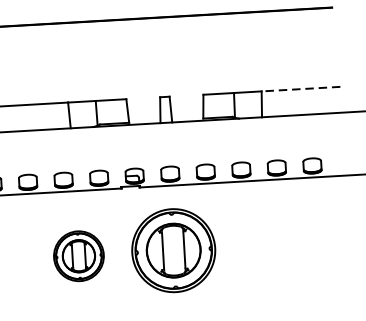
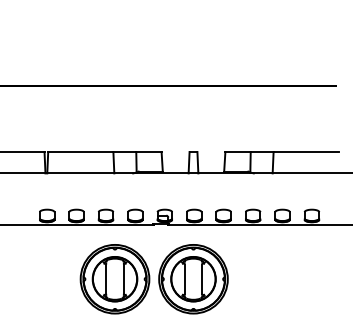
line: (301, 89) -> (306, 152), dashed -> solid
part: (78, 256) -> (114, 279), size x1.67

